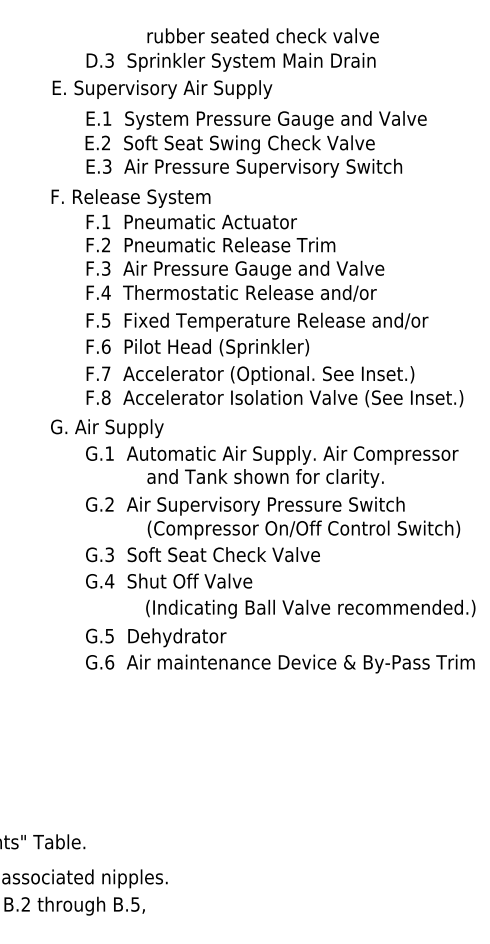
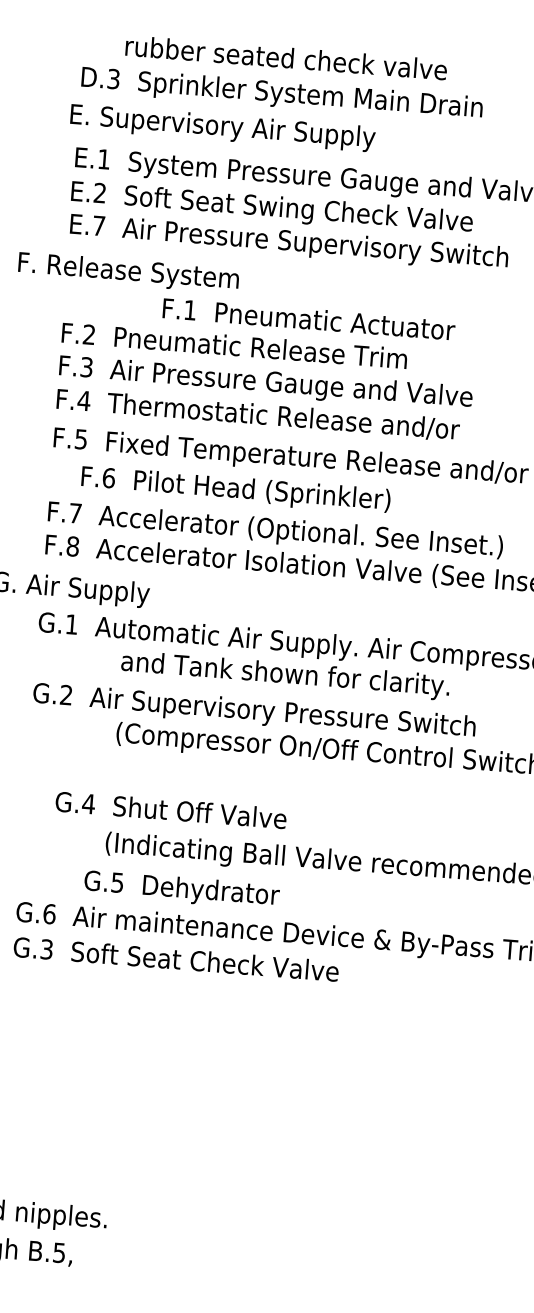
text: (262, 35) -> (285, 57), moved
text: (162, 89) -> (222, 127), moved
text: (107, 166) -> (99, 225), E.3 -> E.7
text: (191, 221) -> (308, 318), moved
text: (197, 348) -> (235, 490), moved
text: (202, 554) -> (175, 958), moved
text: (169, 580) -> (171, 809), moved
text: (156, 637) -> (182, 889), moved

